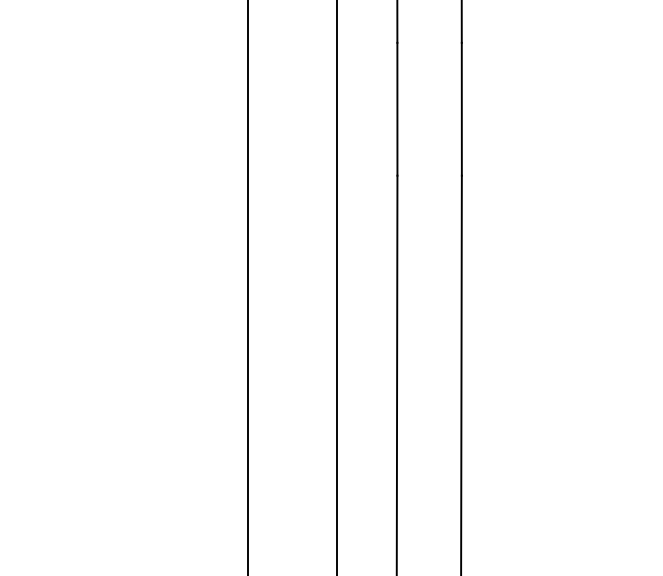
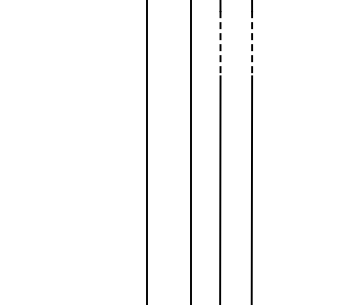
line: (397, 108) -> (220, 43), solid -> dashed
line: (462, 108) -> (252, 43), solid -> dashed

